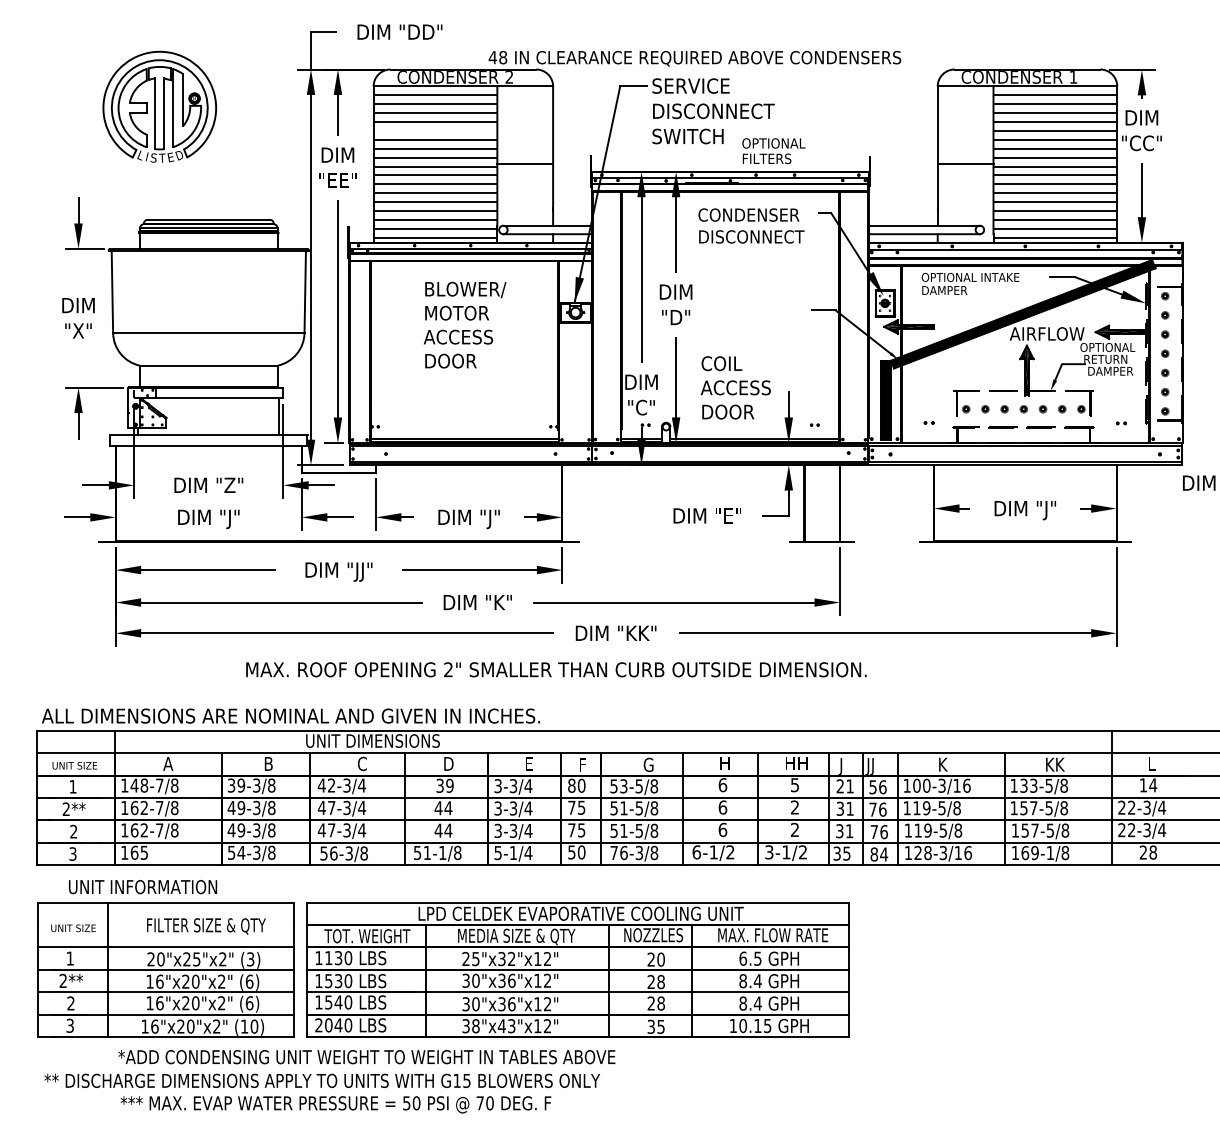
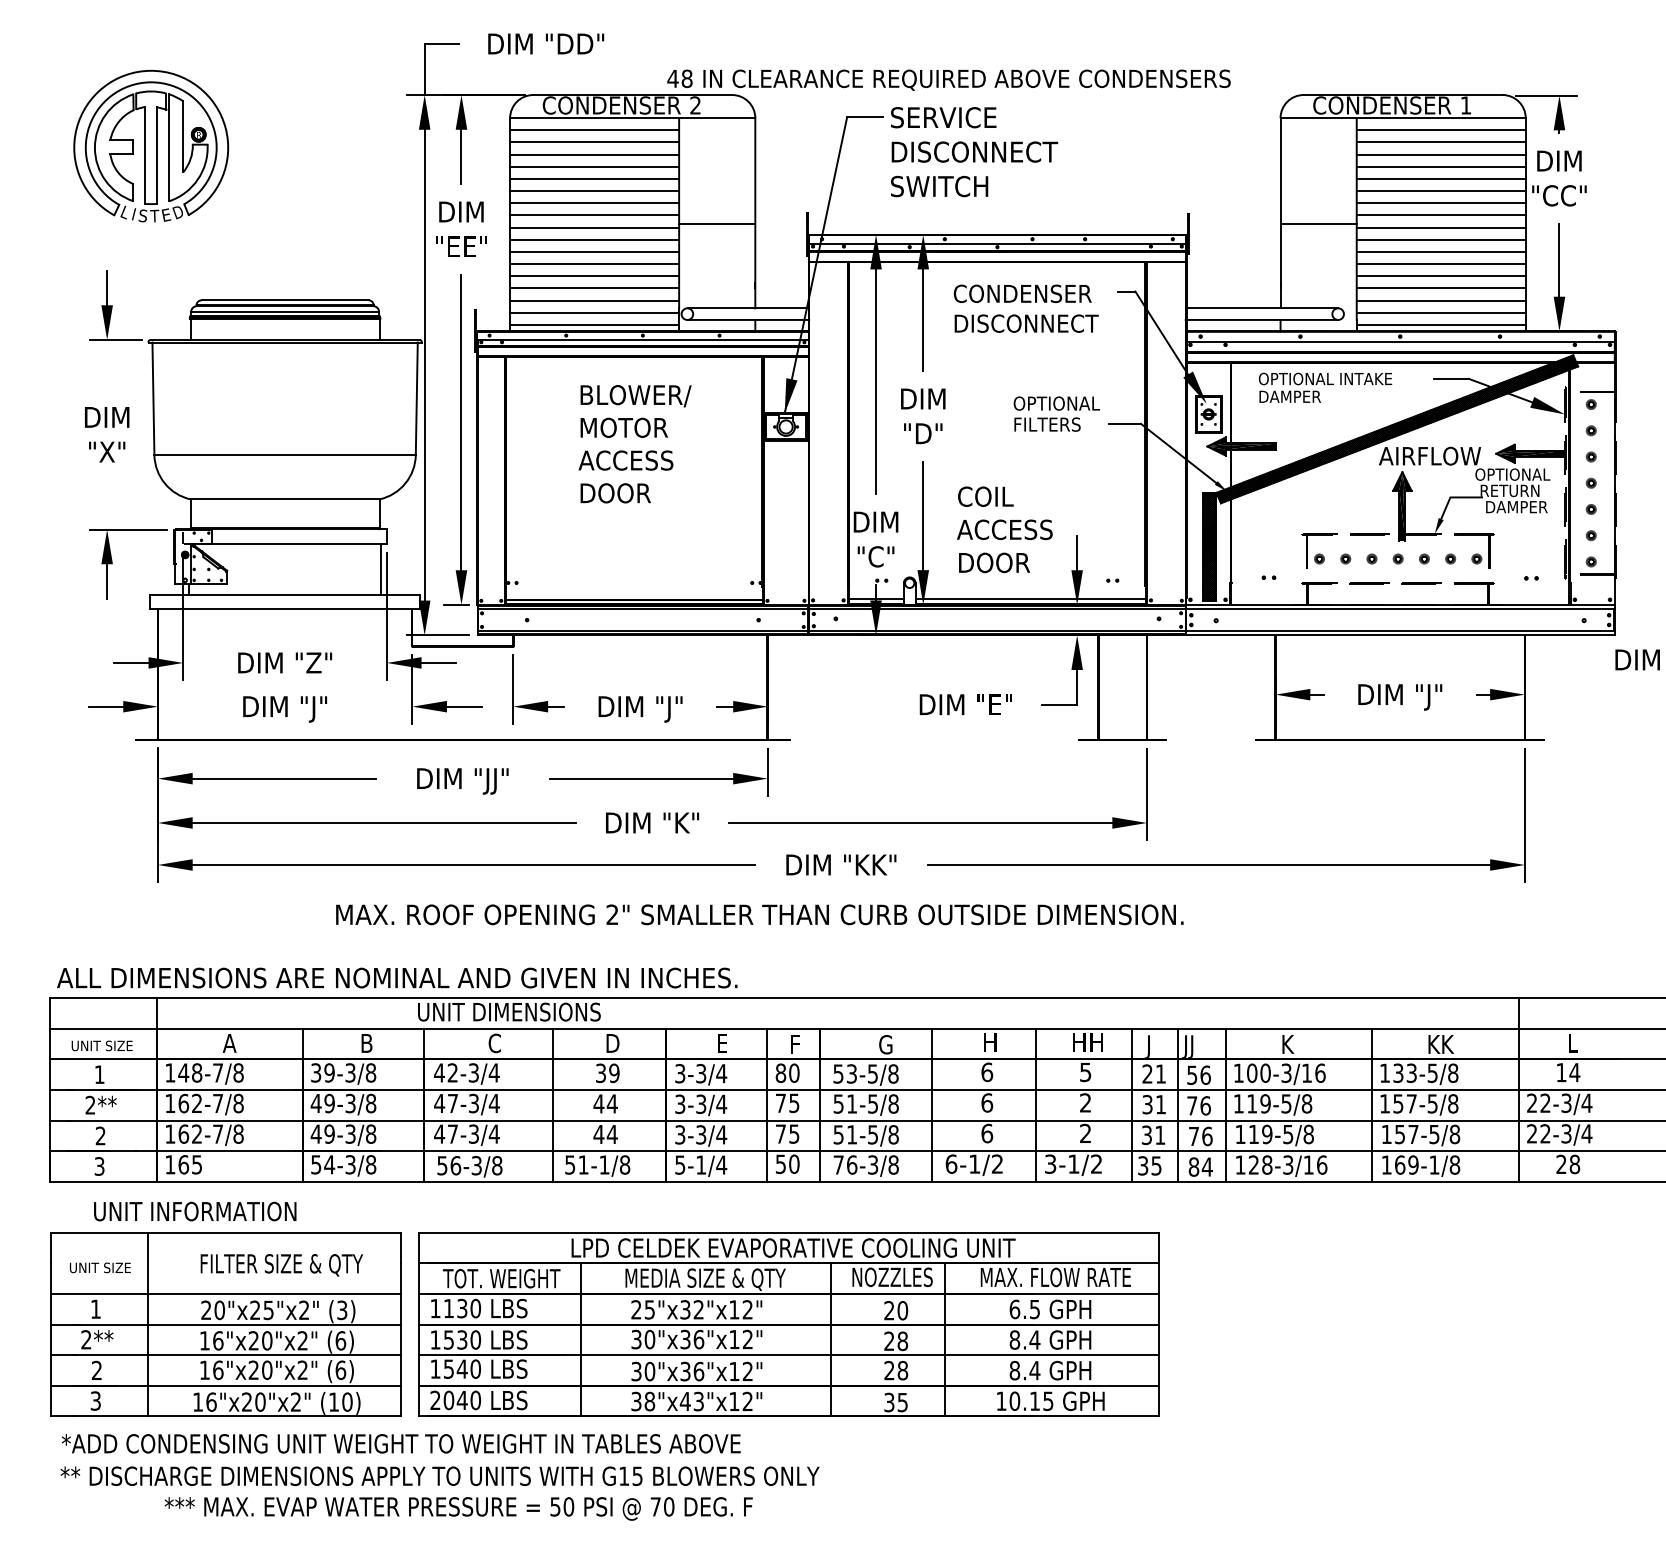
part: (159, 106) -> (150, 145), moved
line: (435, 130) -> (594, 178), added
text: (773, 151) -> (1056, 414), moved
text: (366, 1057) -> (400, 1444), moved

